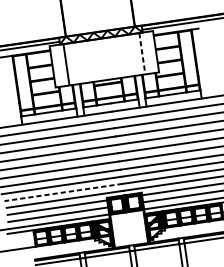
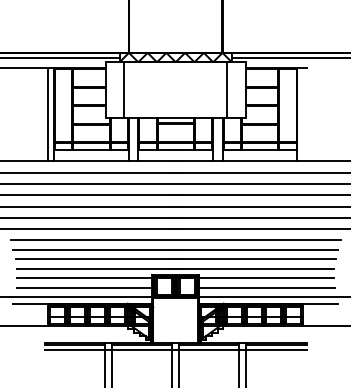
line: (142, 53) -> (227, 90), dashed -> solid
line: (12, 90) -> (47, 114), added
line: (63, 192) -> (95, 259), dashed -> solid

